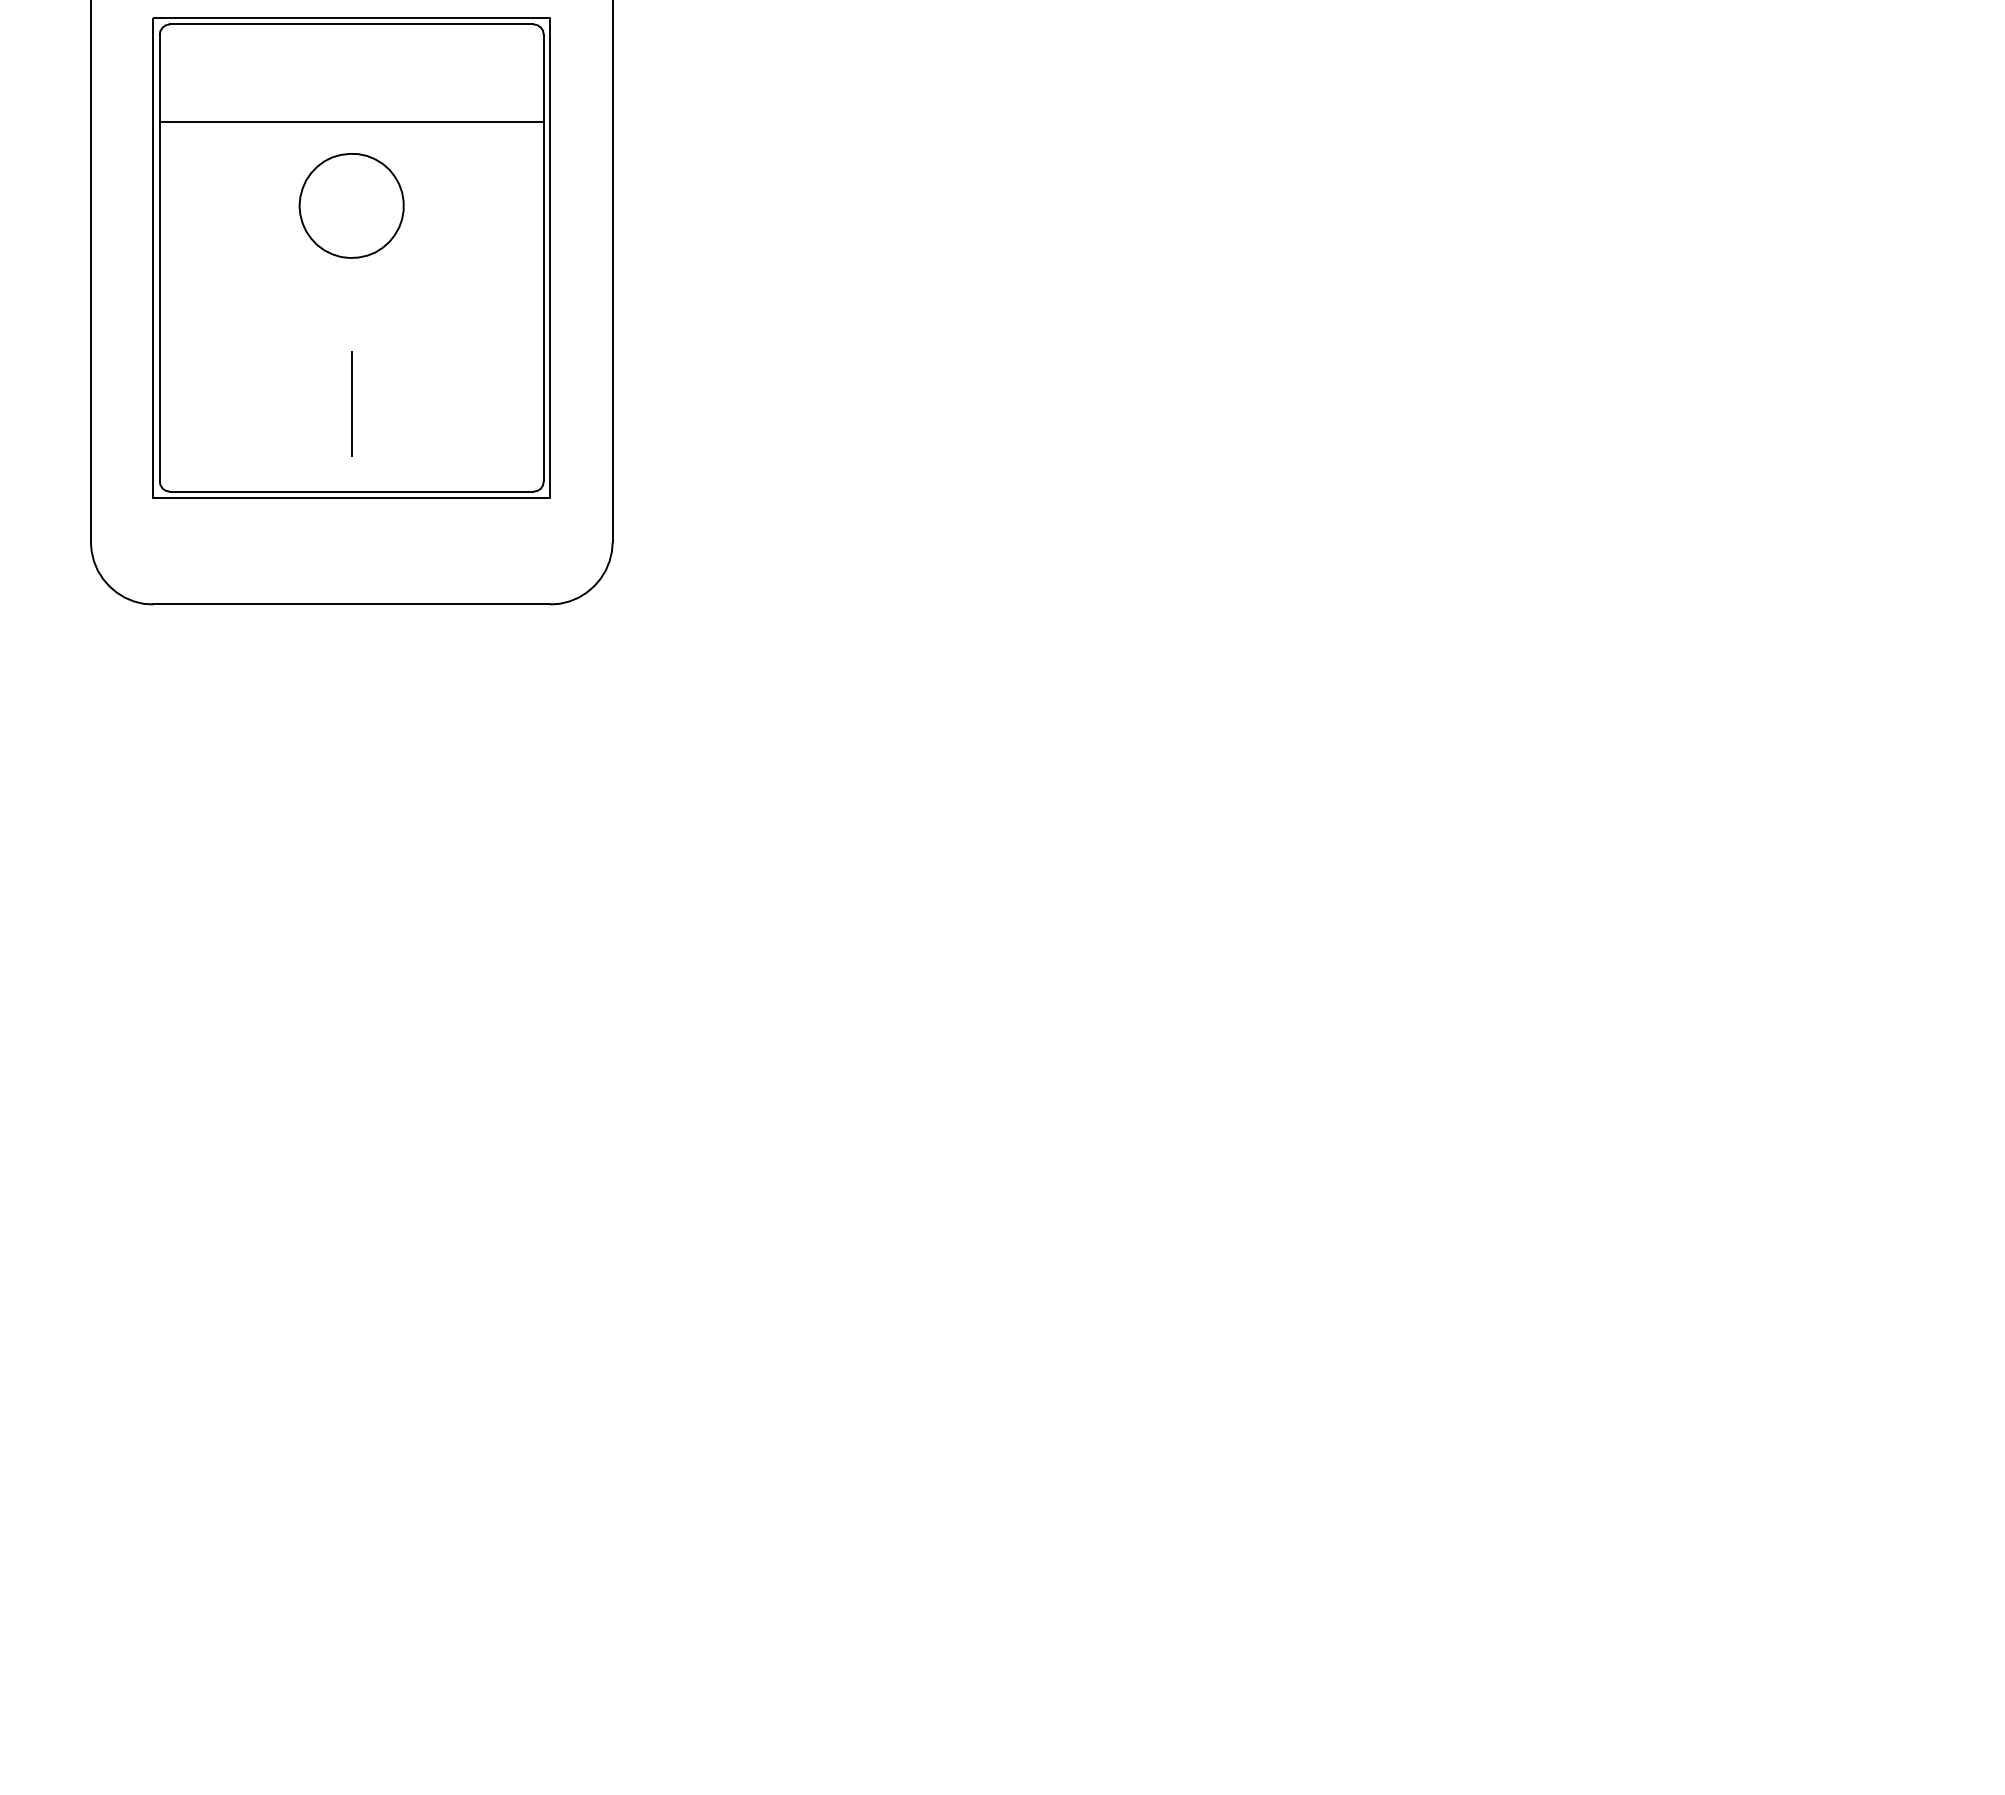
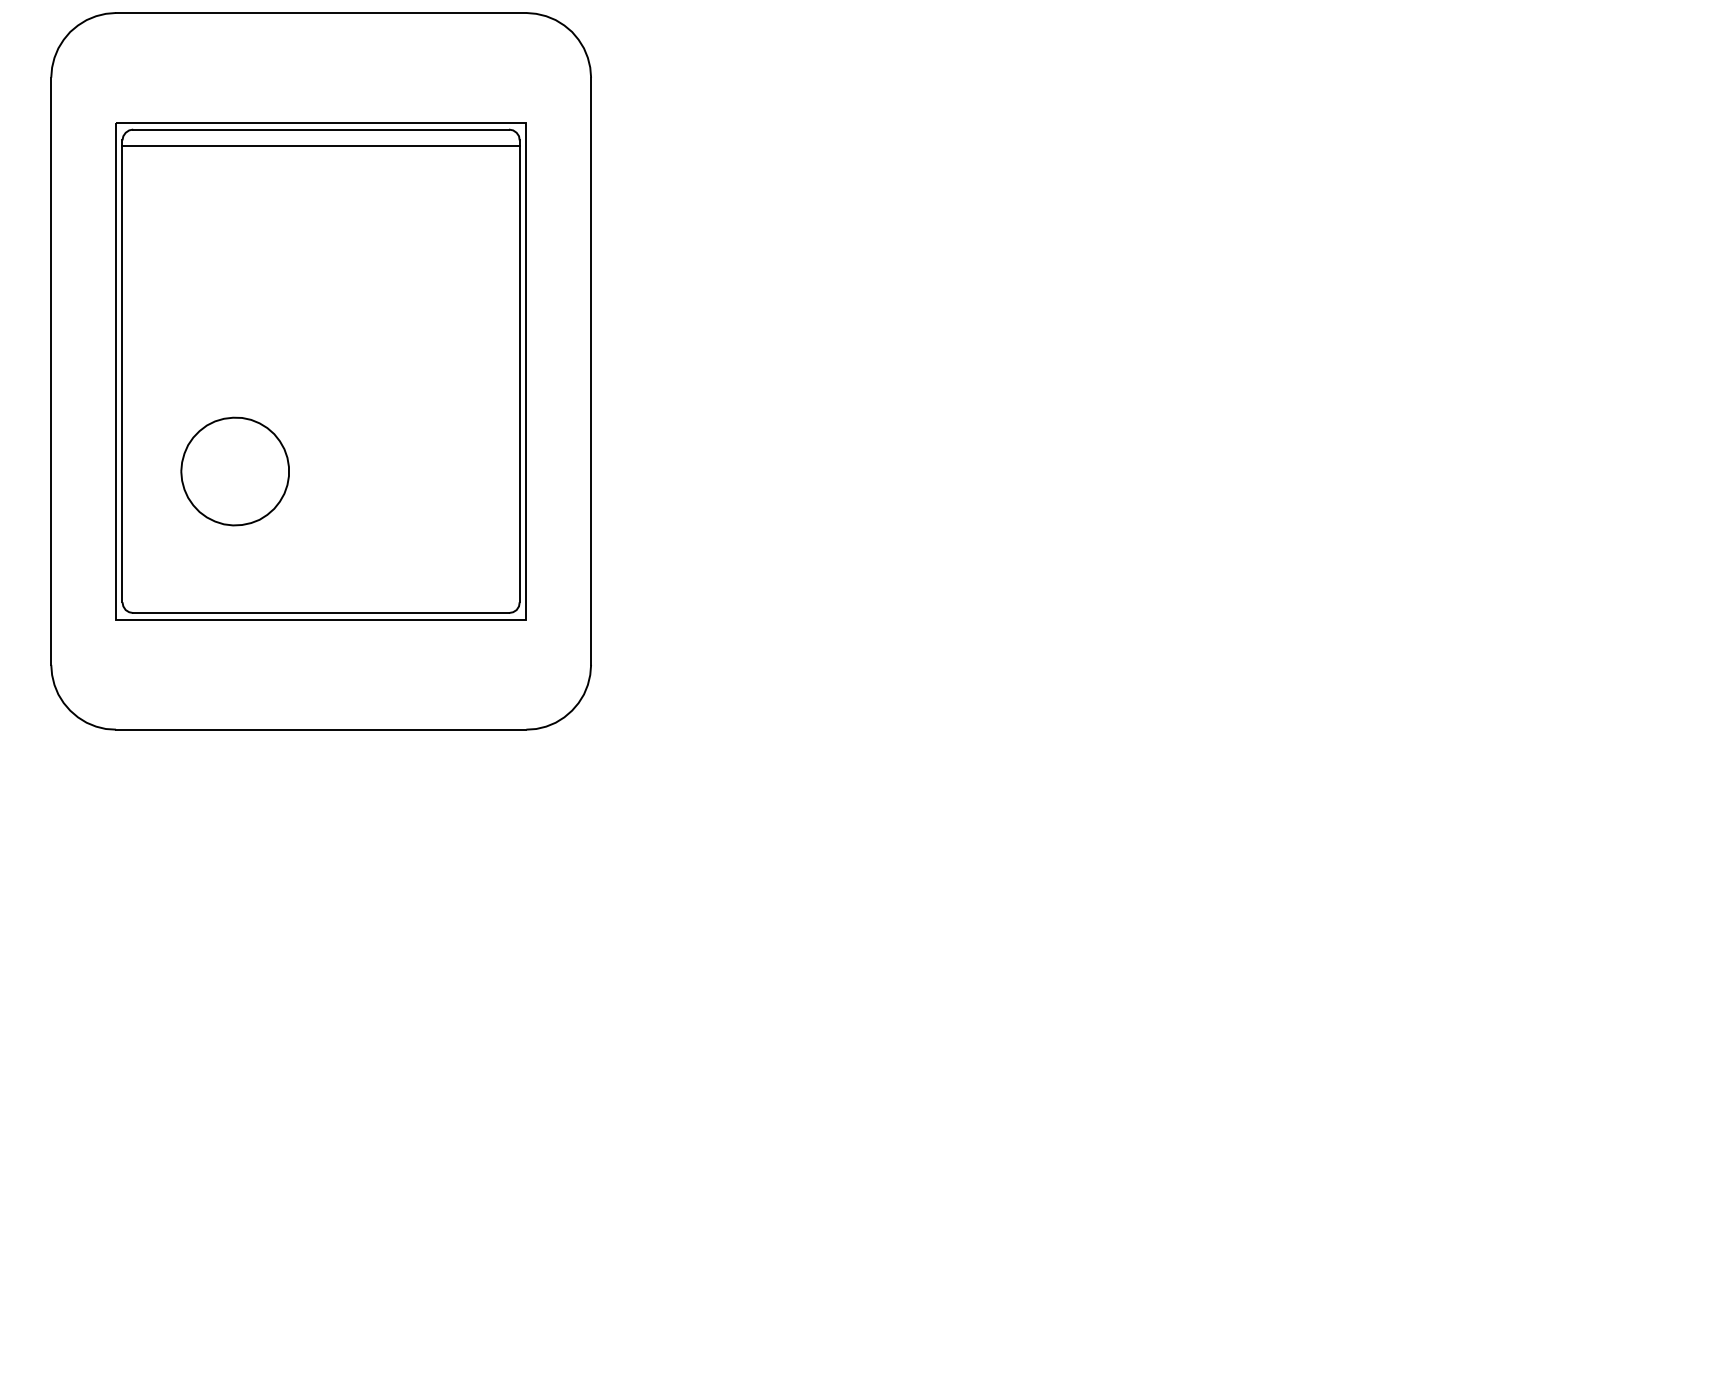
line: (351, 122) -> (320, 146), moved
part: (351, 205) -> (235, 471), moved
line: (351, 403) -> (320, 521), removed

